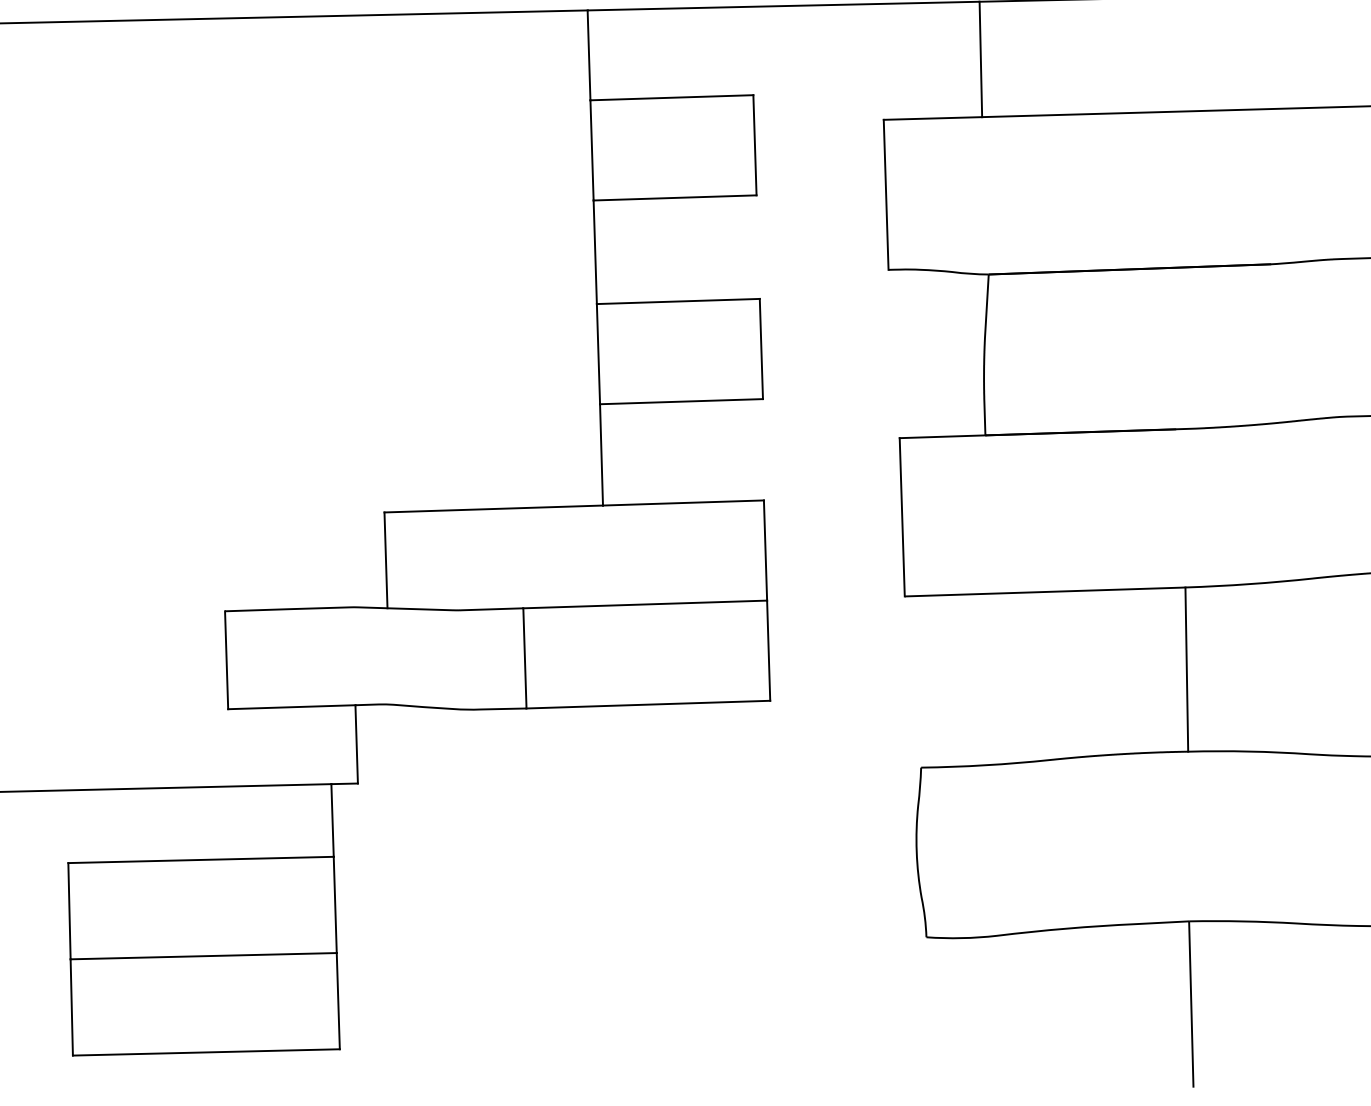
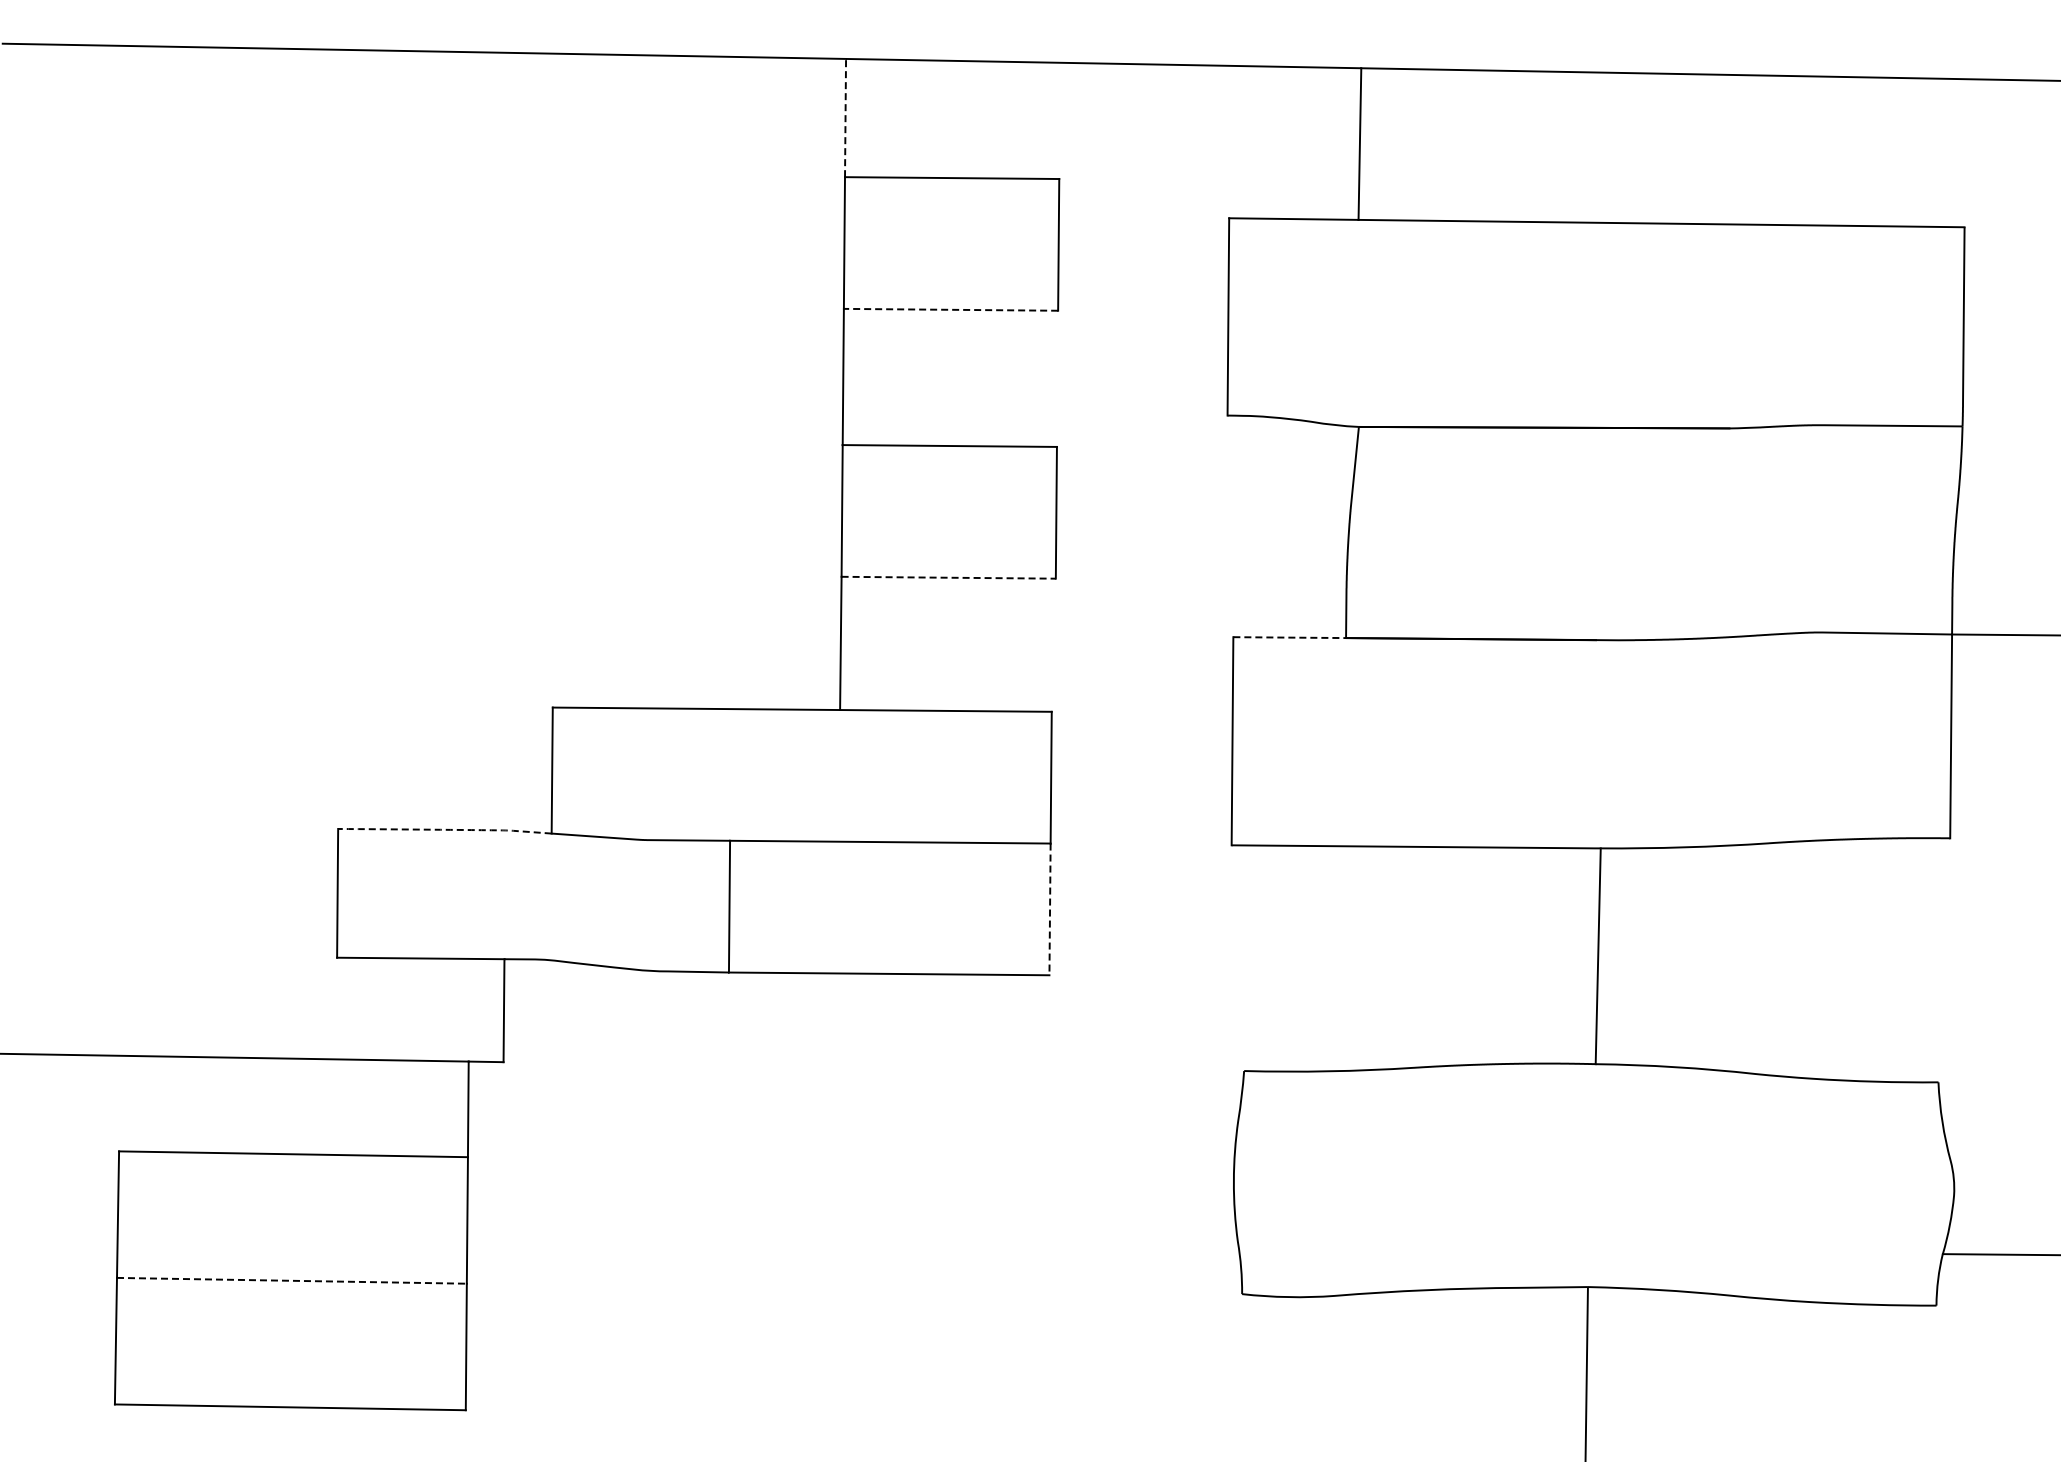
line: (589, 54) -> (845, 117), solid -> dashed
line: (674, 197) -> (950, 309), solid -> dashed
line: (682, 401) -> (949, 577), solid -> dashed
line: (943, 436) -> (1290, 637), solid -> dashed
line: (308, 608) -> (447, 829), solid -> dashed
line: (769, 650) -> (1050, 909), solid -> dashed
line: (203, 955) -> (291, 1280), solid -> dashed

